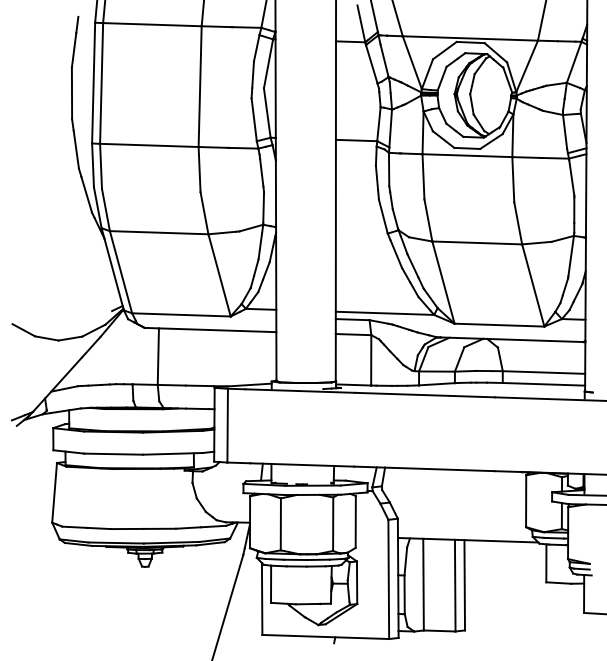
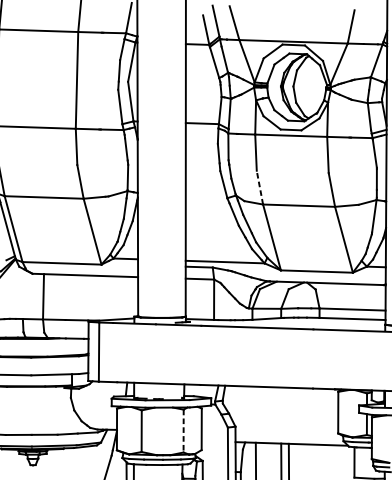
line: (428, 219) -> (260, 186), solid -> dashed
line: (333, 524) -> (183, 431), solid -> dashed

